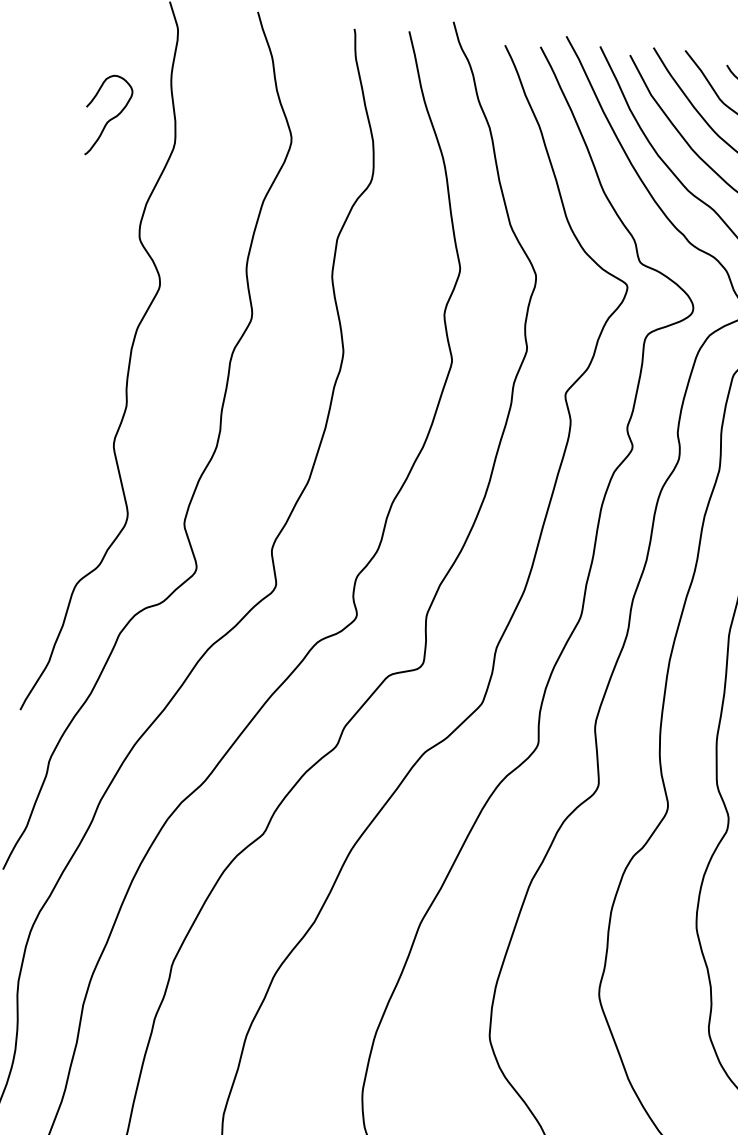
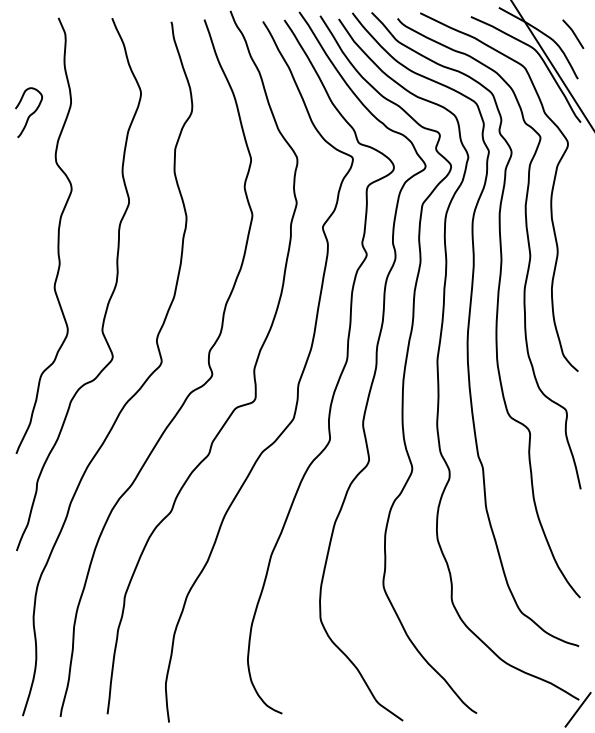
curve: (108, 118) -> (29, 114), moved

